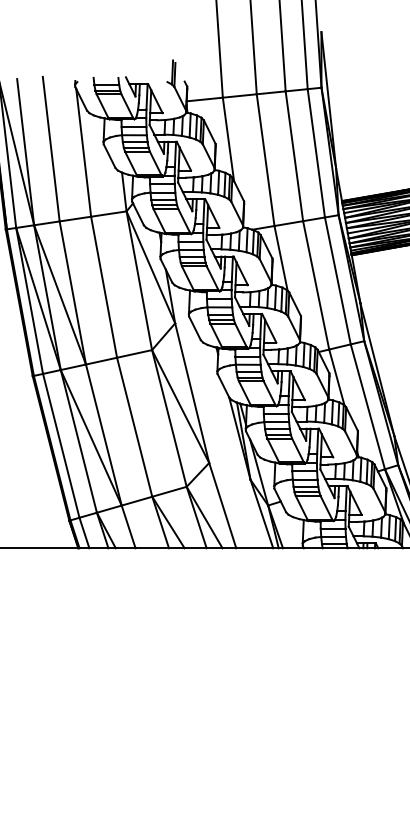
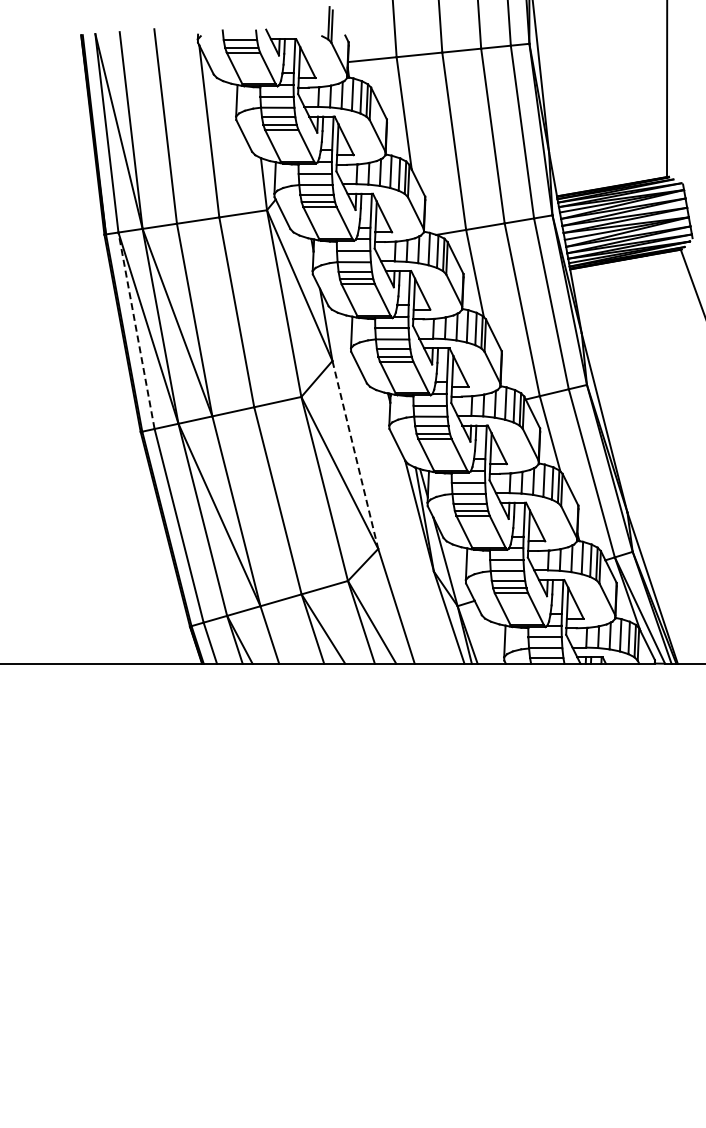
line: (29, 300) -> (136, 330), solid -> dashed
line: (192, 392) -> (355, 454), solid -> dashed

